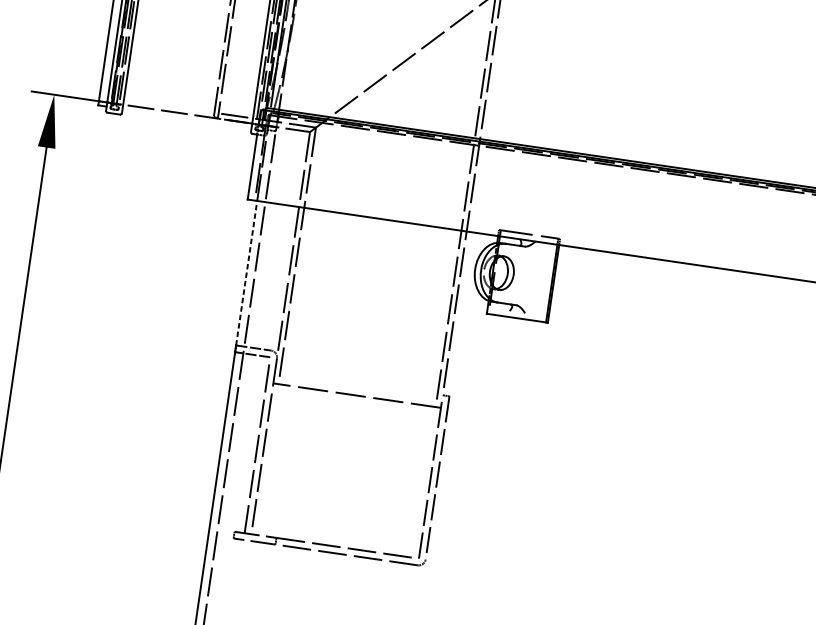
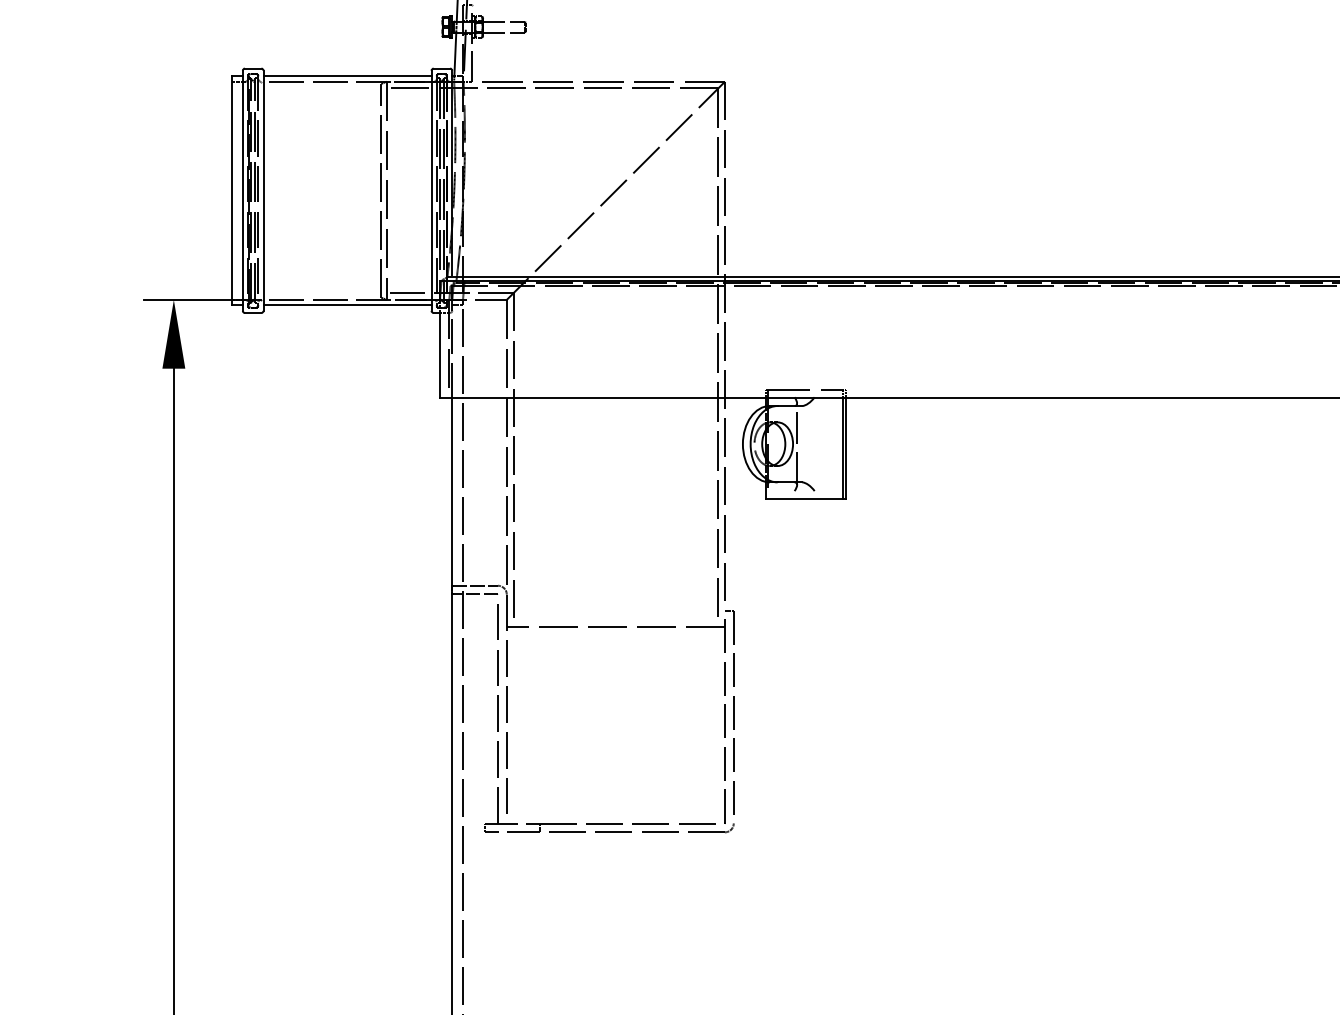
line: (187, 118) -> (347, 305), added
line: (246, 273) -> (452, 491), dashed -> solid
line: (517, 274) -> (797, 443), added

